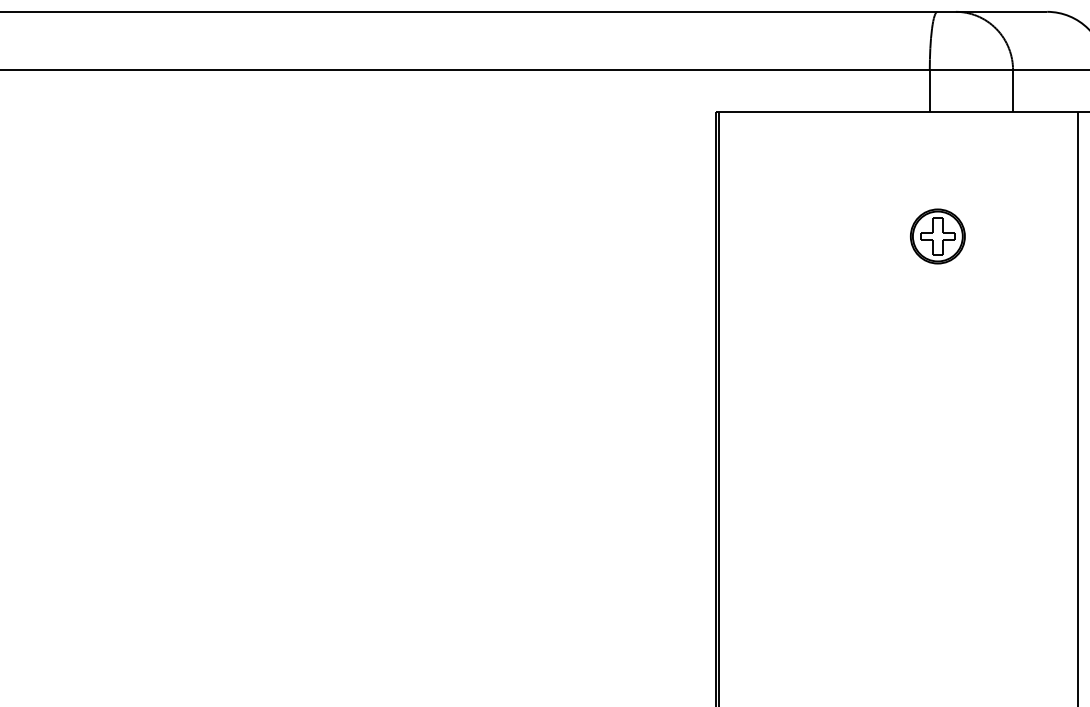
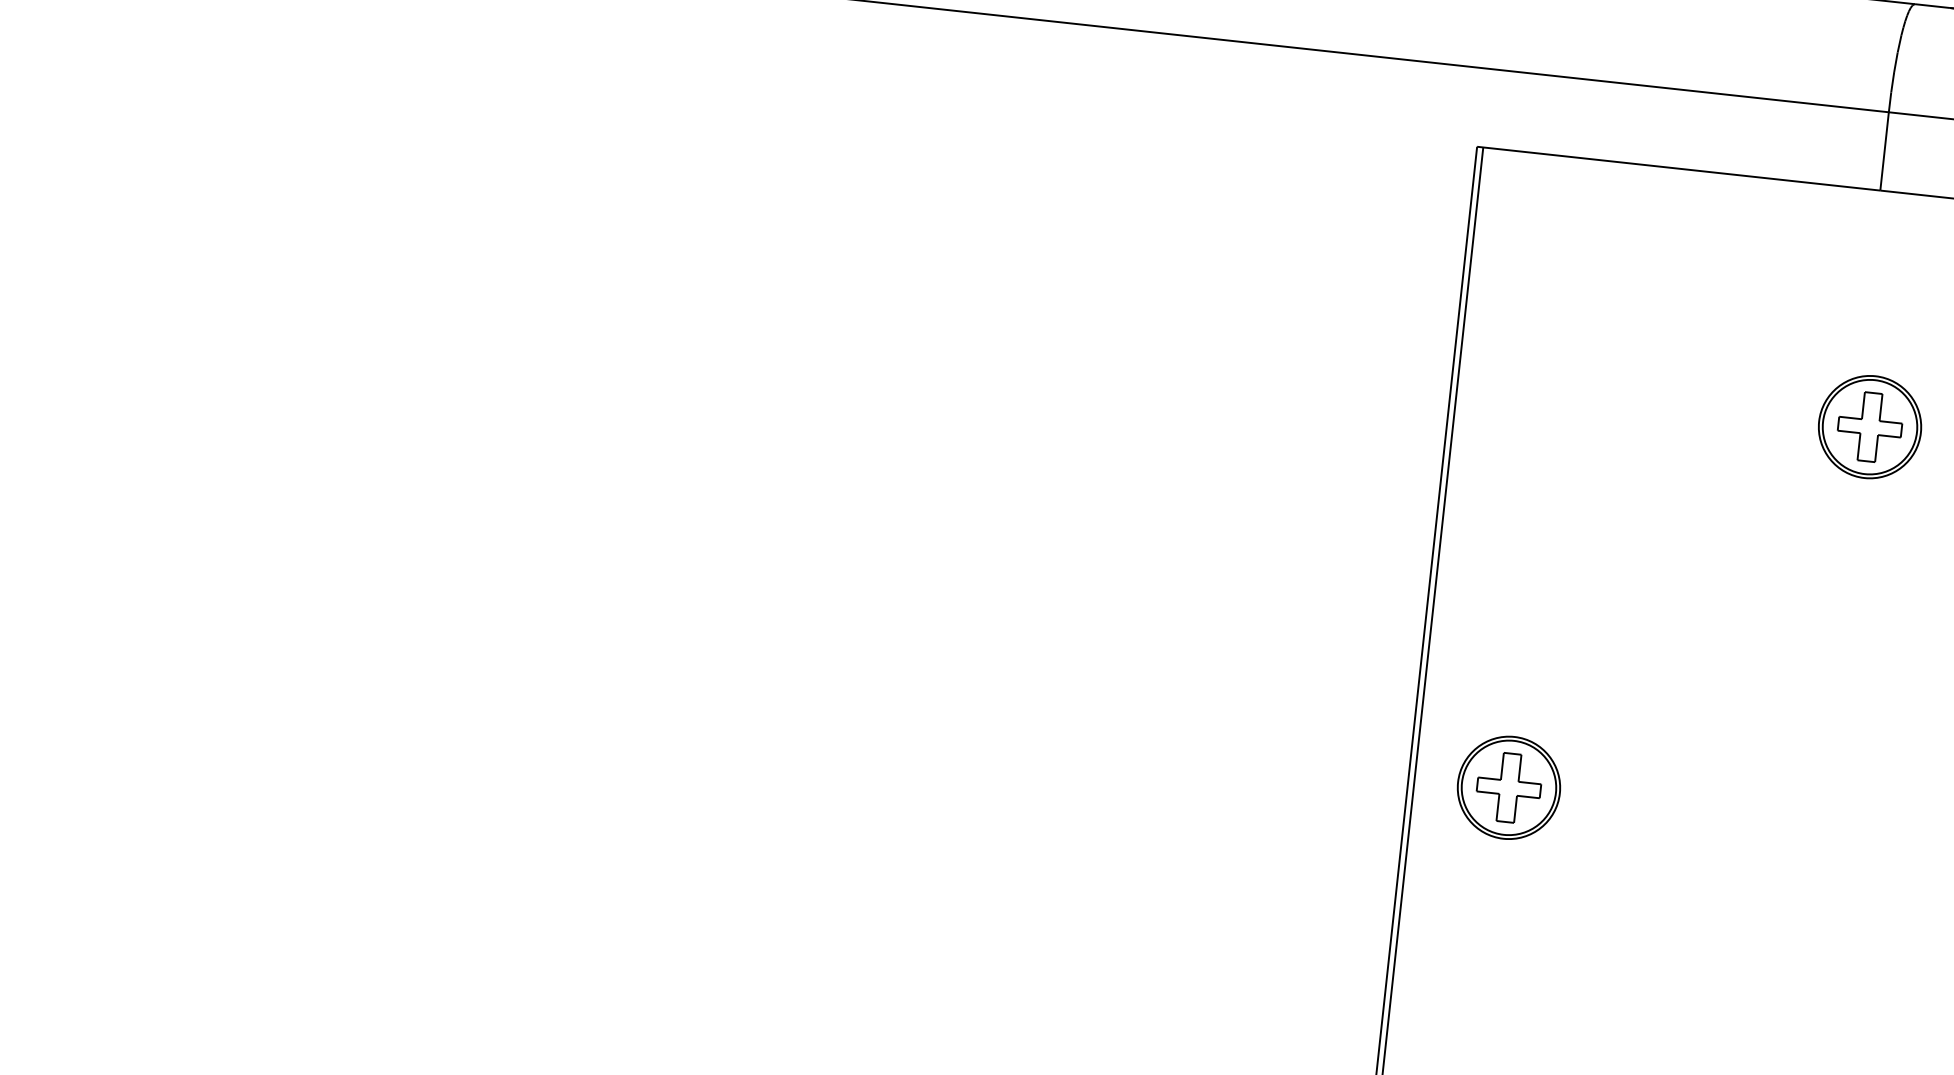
part: (768, 446) -> (1508, 787), added

